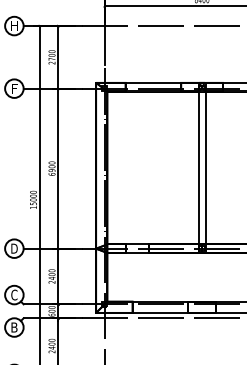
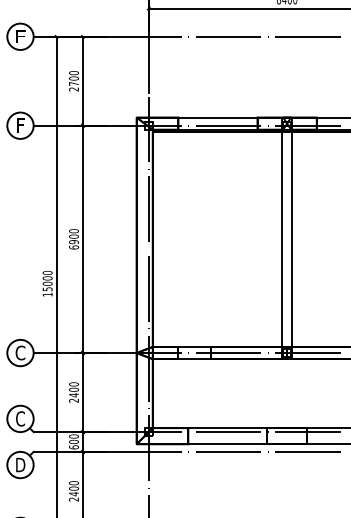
text: (14, 25) -> (20, 35), H -> F
text: (14, 248) -> (20, 352), D -> C
text: (14, 327) -> (20, 464), B -> D

